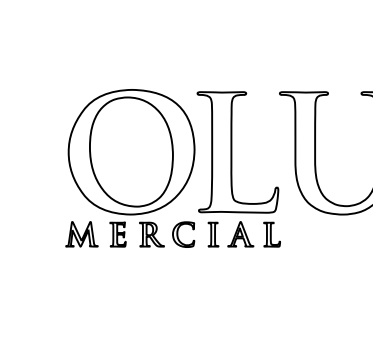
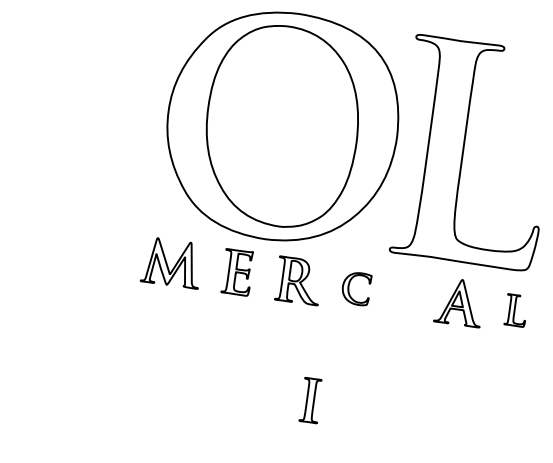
part: (183, 234) -> (355, 288), size x0.7
part: (213, 234) -> (311, 400), moved
part: (271, 234) -> (515, 310), size x0.7

